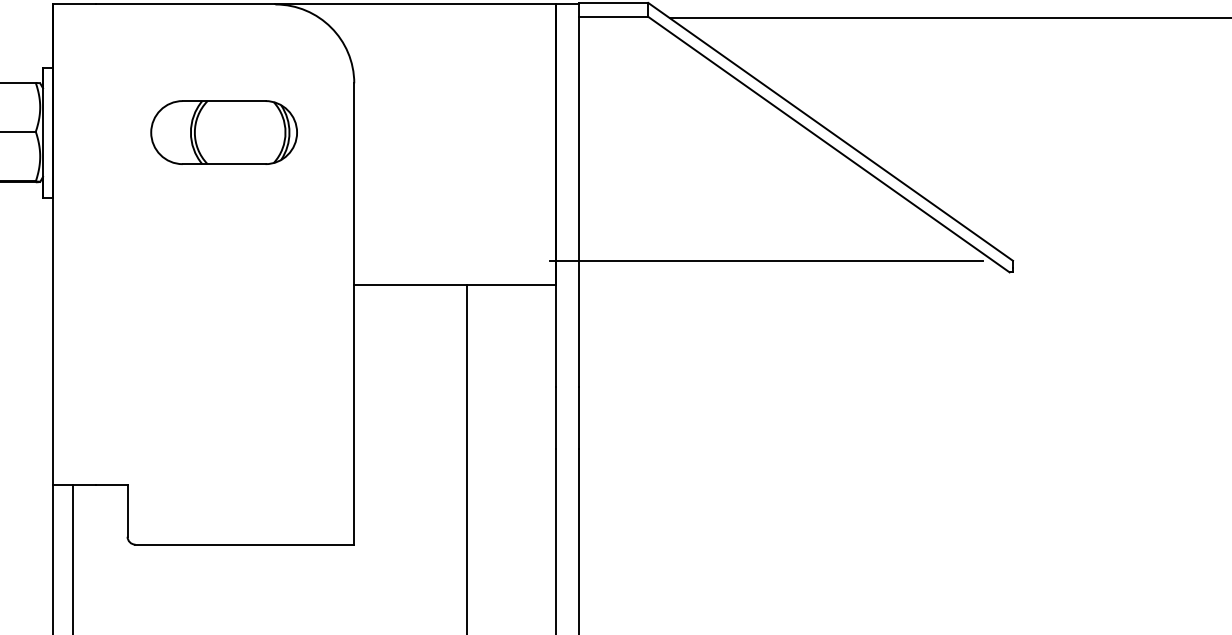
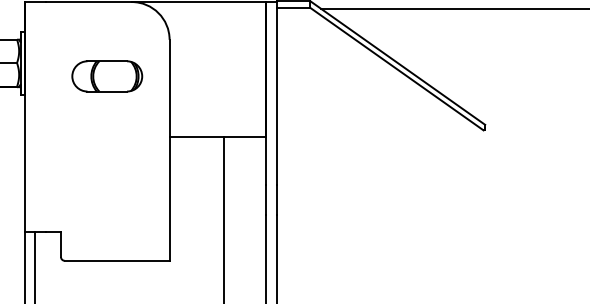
part: (224, 132) -> (107, 76), moved
line: (767, 262) -> (367, 125), removed

